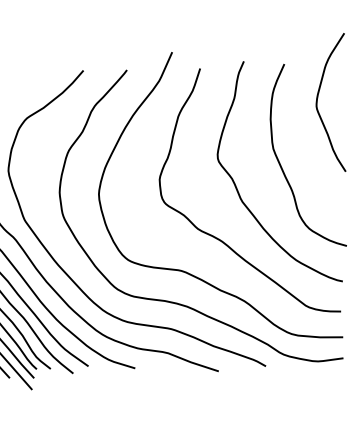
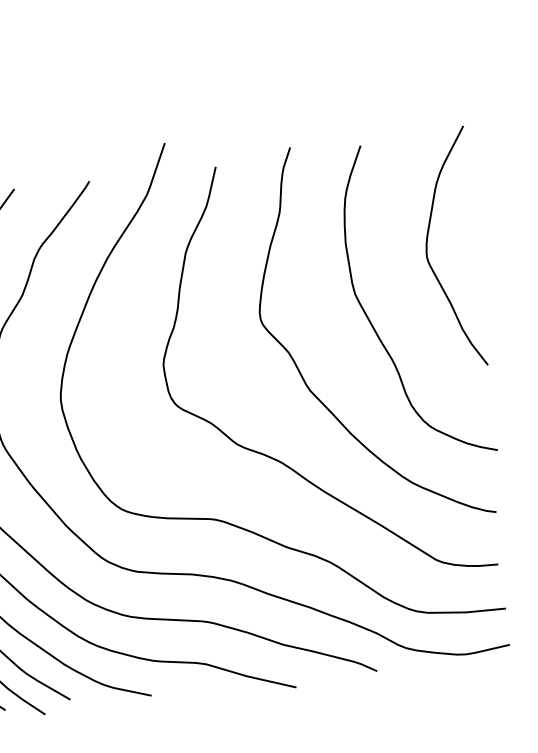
curve: (318, 97) -> (428, 241), moved

